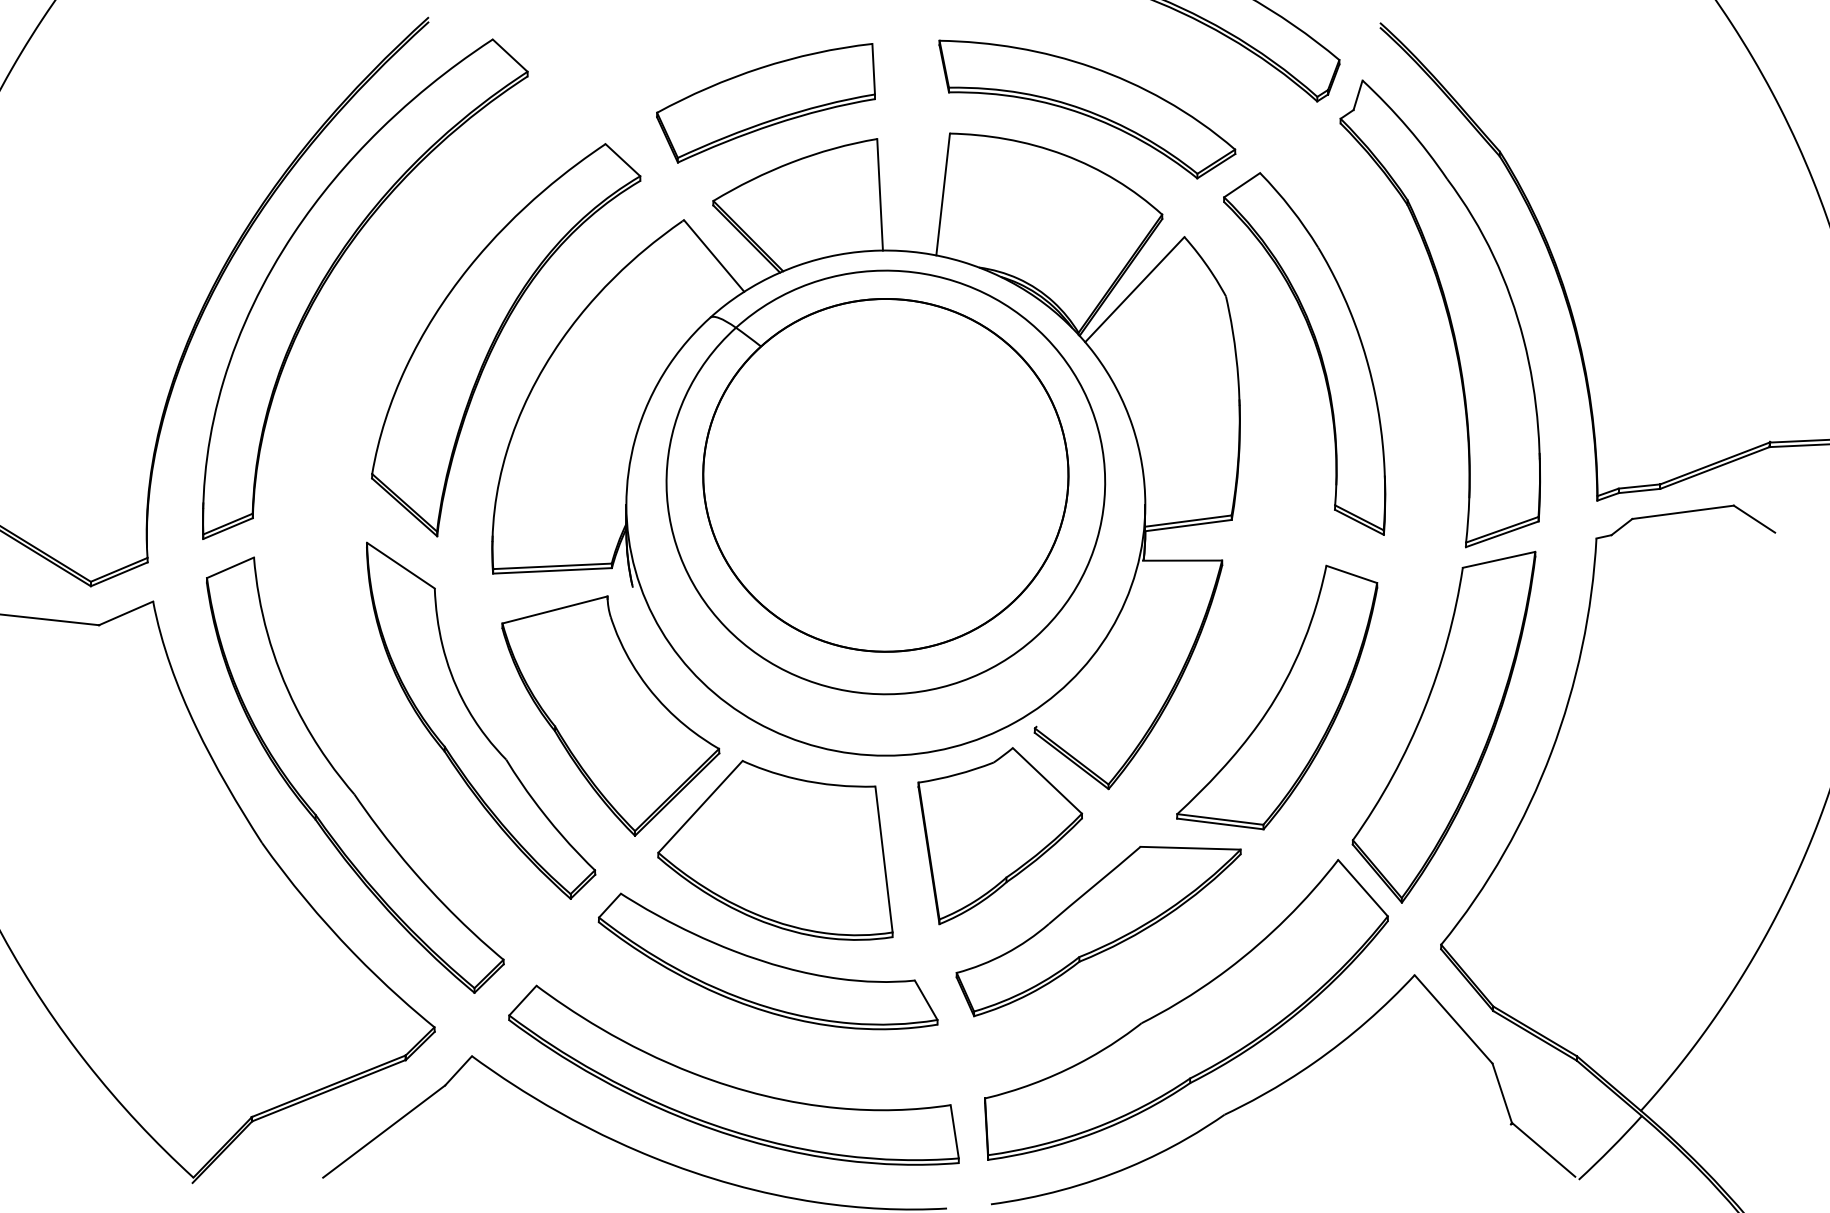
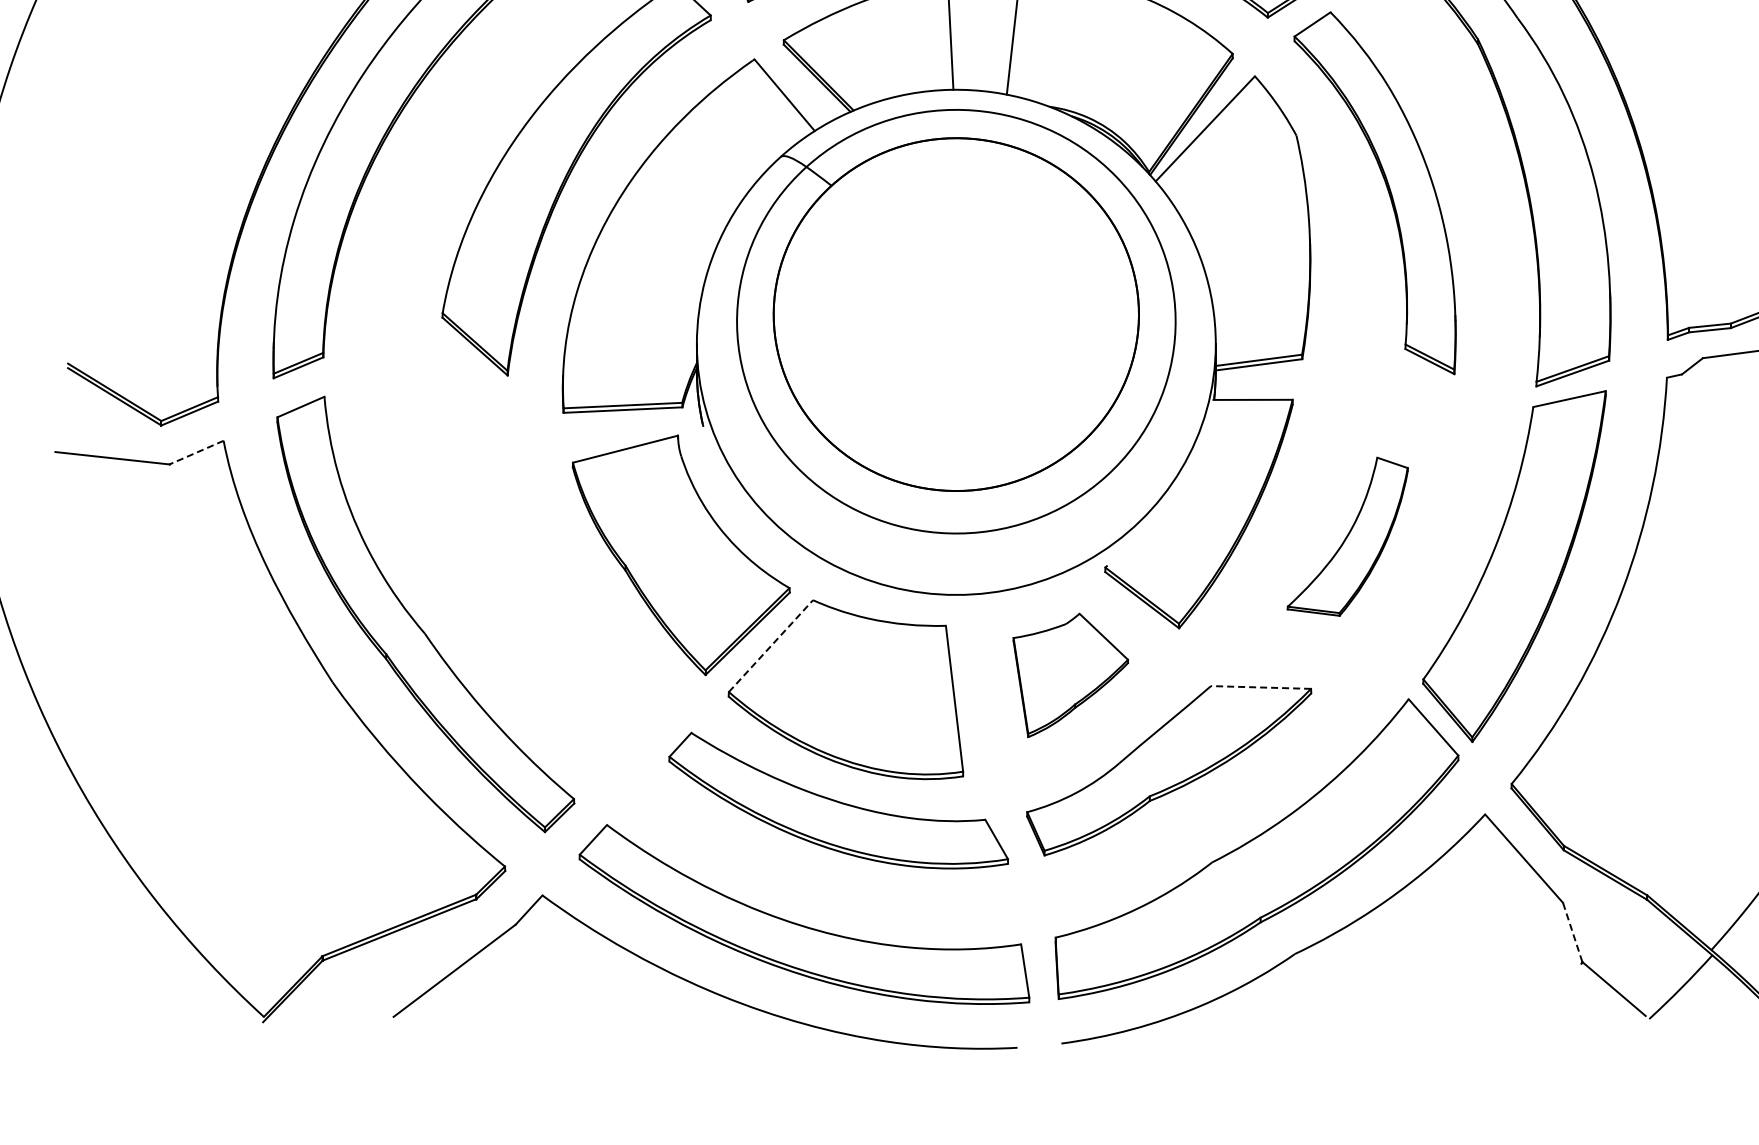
line: (125, 613) -> (195, 452), solid -> dashed
part: (1277, 697) -> (1347, 536), size x0.6
part: (481, 720) -> (551, 559), removed
line: (700, 806) -> (770, 645), solid -> dashed
part: (1000, 836) -> (1070, 675), size x0.7
line: (1190, 848) -> (1260, 687), solid -> dashed
line: (1502, 1092) -> (1572, 931), solid -> dashed

